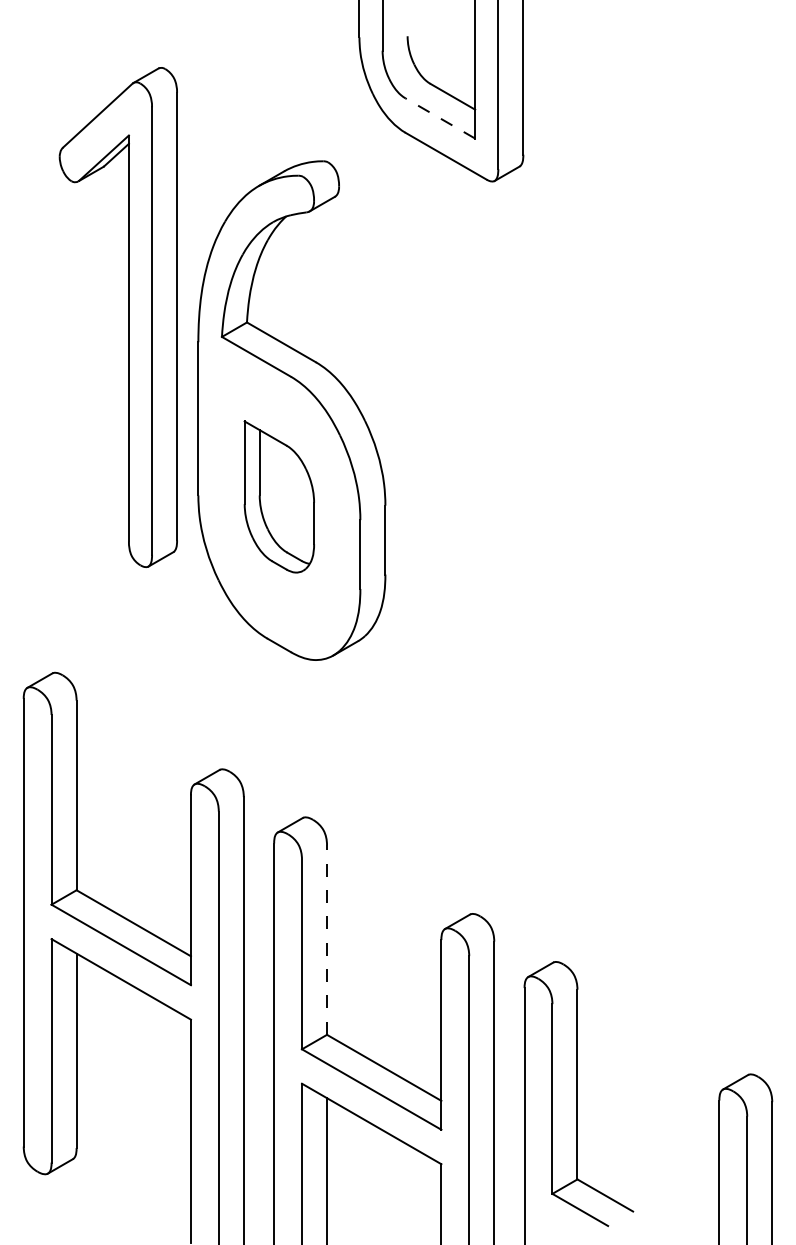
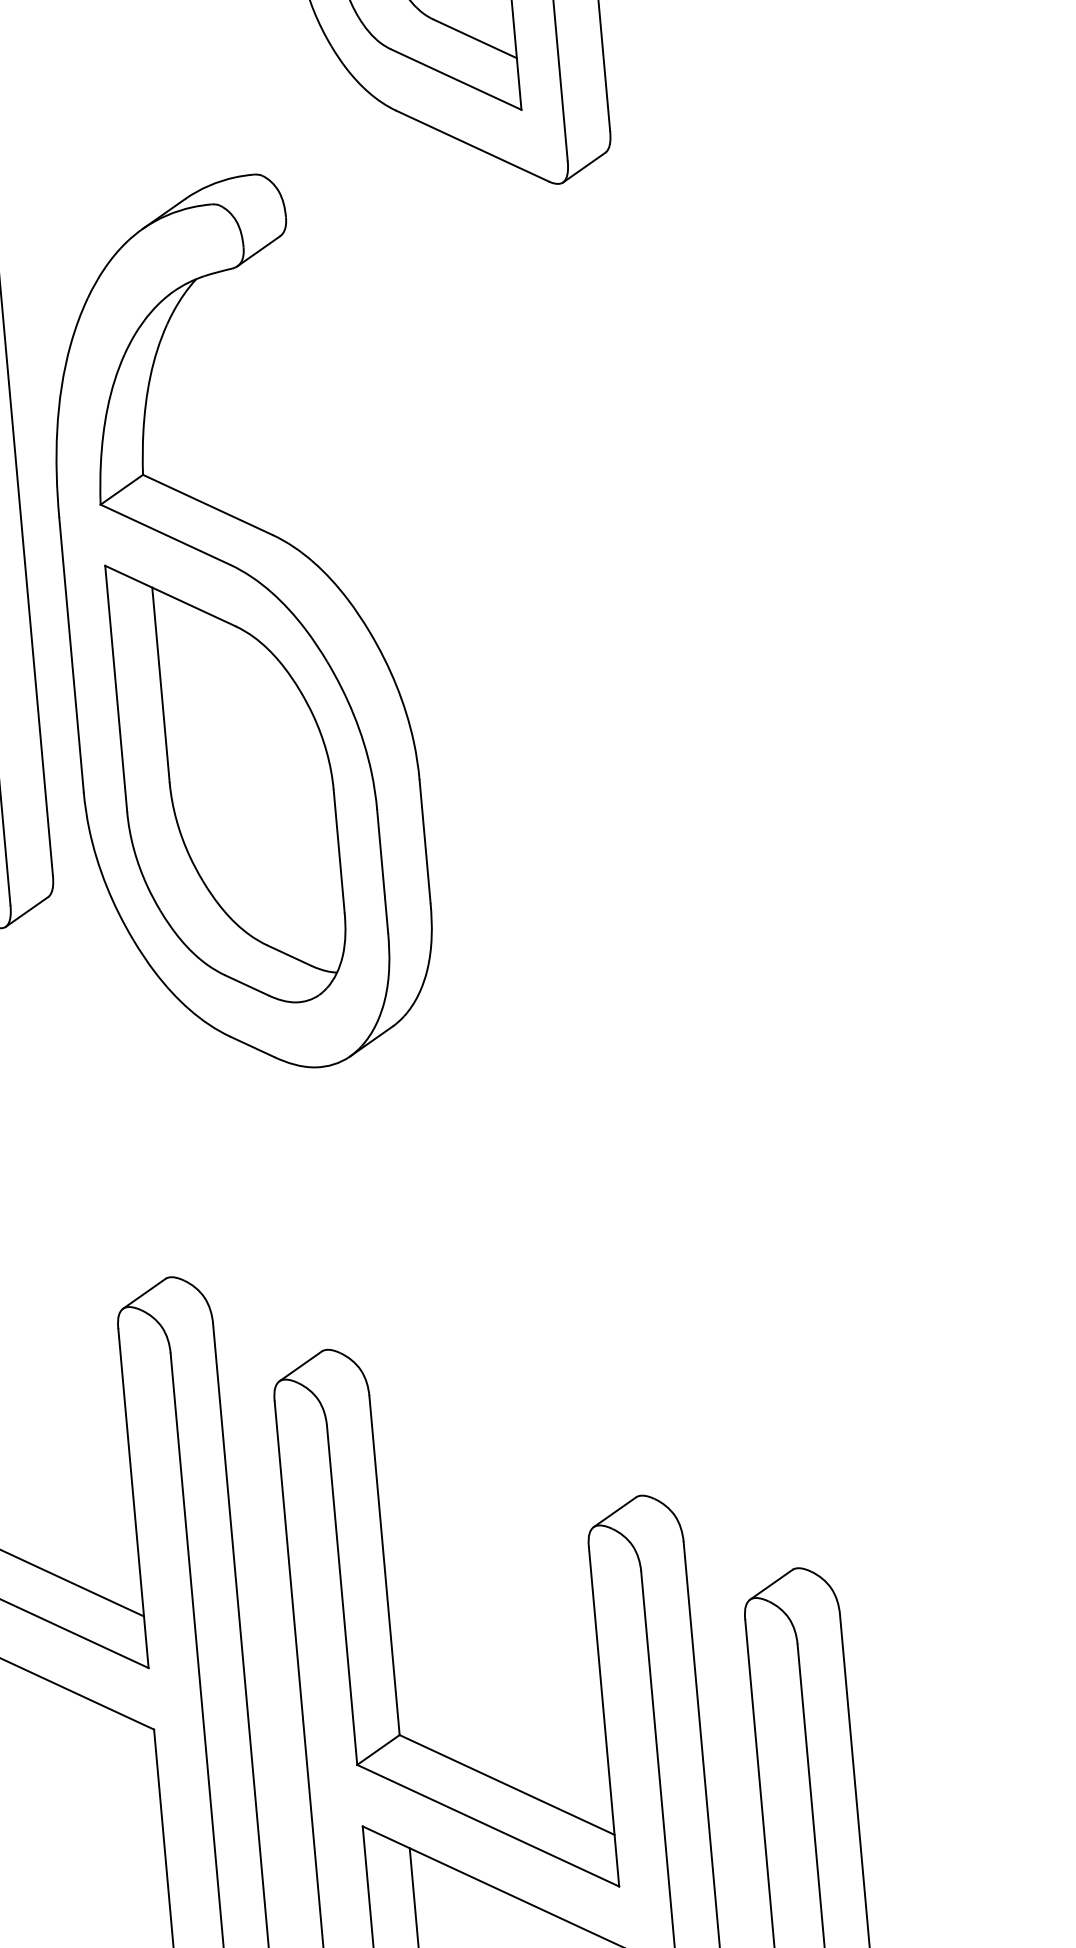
line: (440, 118) -> (456, 79), dashed -> solid
part: (279, 496) -> (228, 780), size x1.67
line: (327, 939) -> (385, 1564), dashed -> solid

